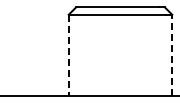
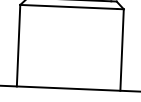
line: (68, 55) -> (18, 45), dashed -> solid
line: (172, 55) -> (122, 49), dashed -> solid

